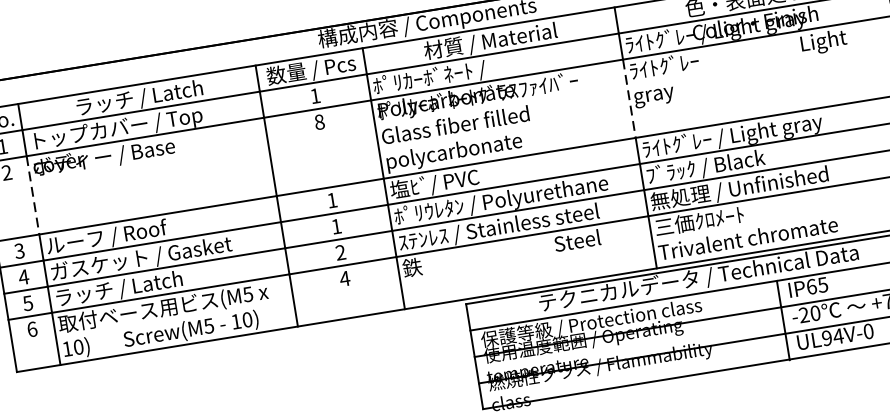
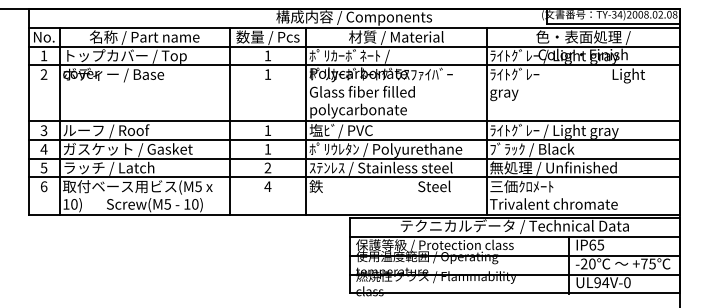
text: (138, 98) -> (144, 37), ラッチ / Latch^M^J -> 名称 / Part name
line: (629, 99) -> (486, 93), dashed -> solid
text: (318, 122) -> (267, 74), 8 -> 1
line: (32, 195) -> (59, 93), dashed -> solid

